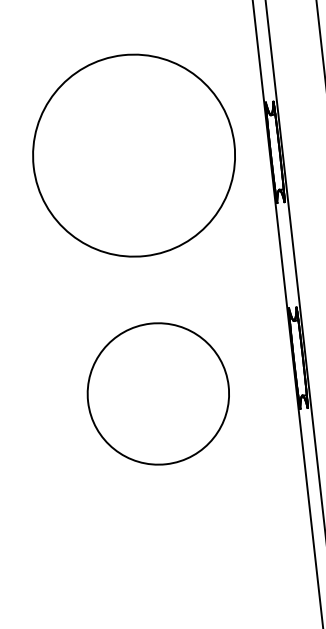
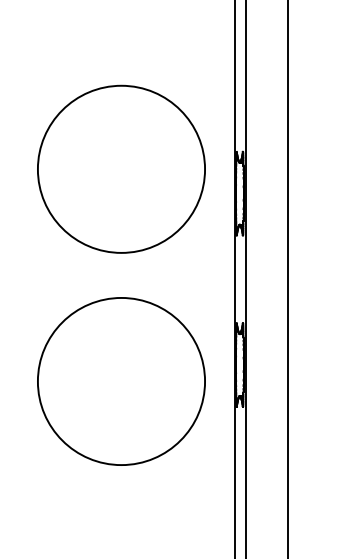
circle: (133, 154) -> (121, 168), moved
circle: (158, 393) -> (121, 381), size x1.43

